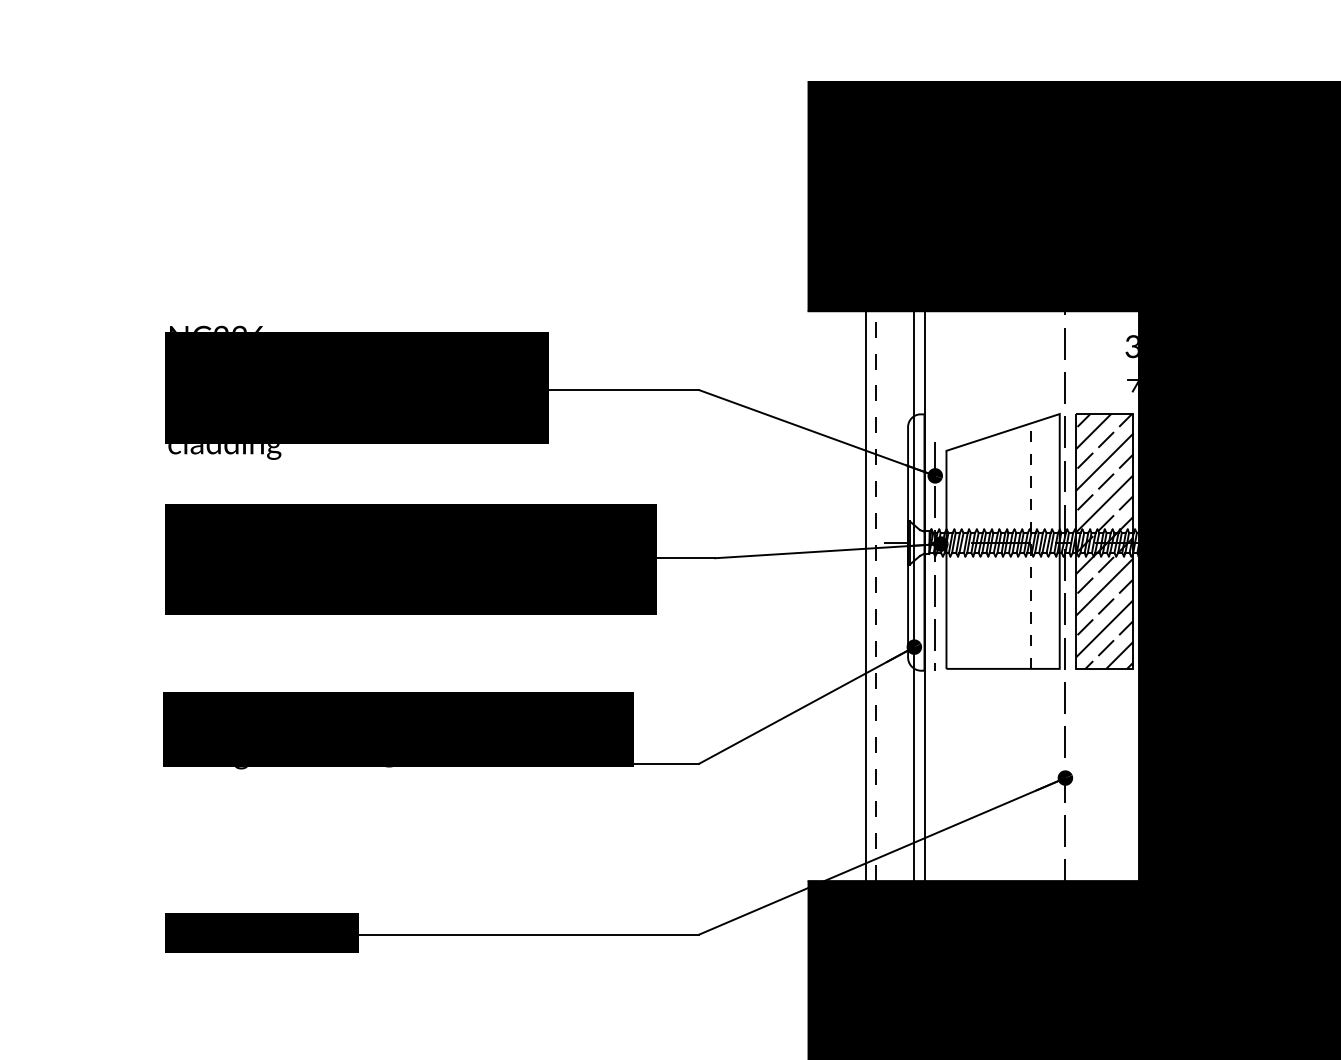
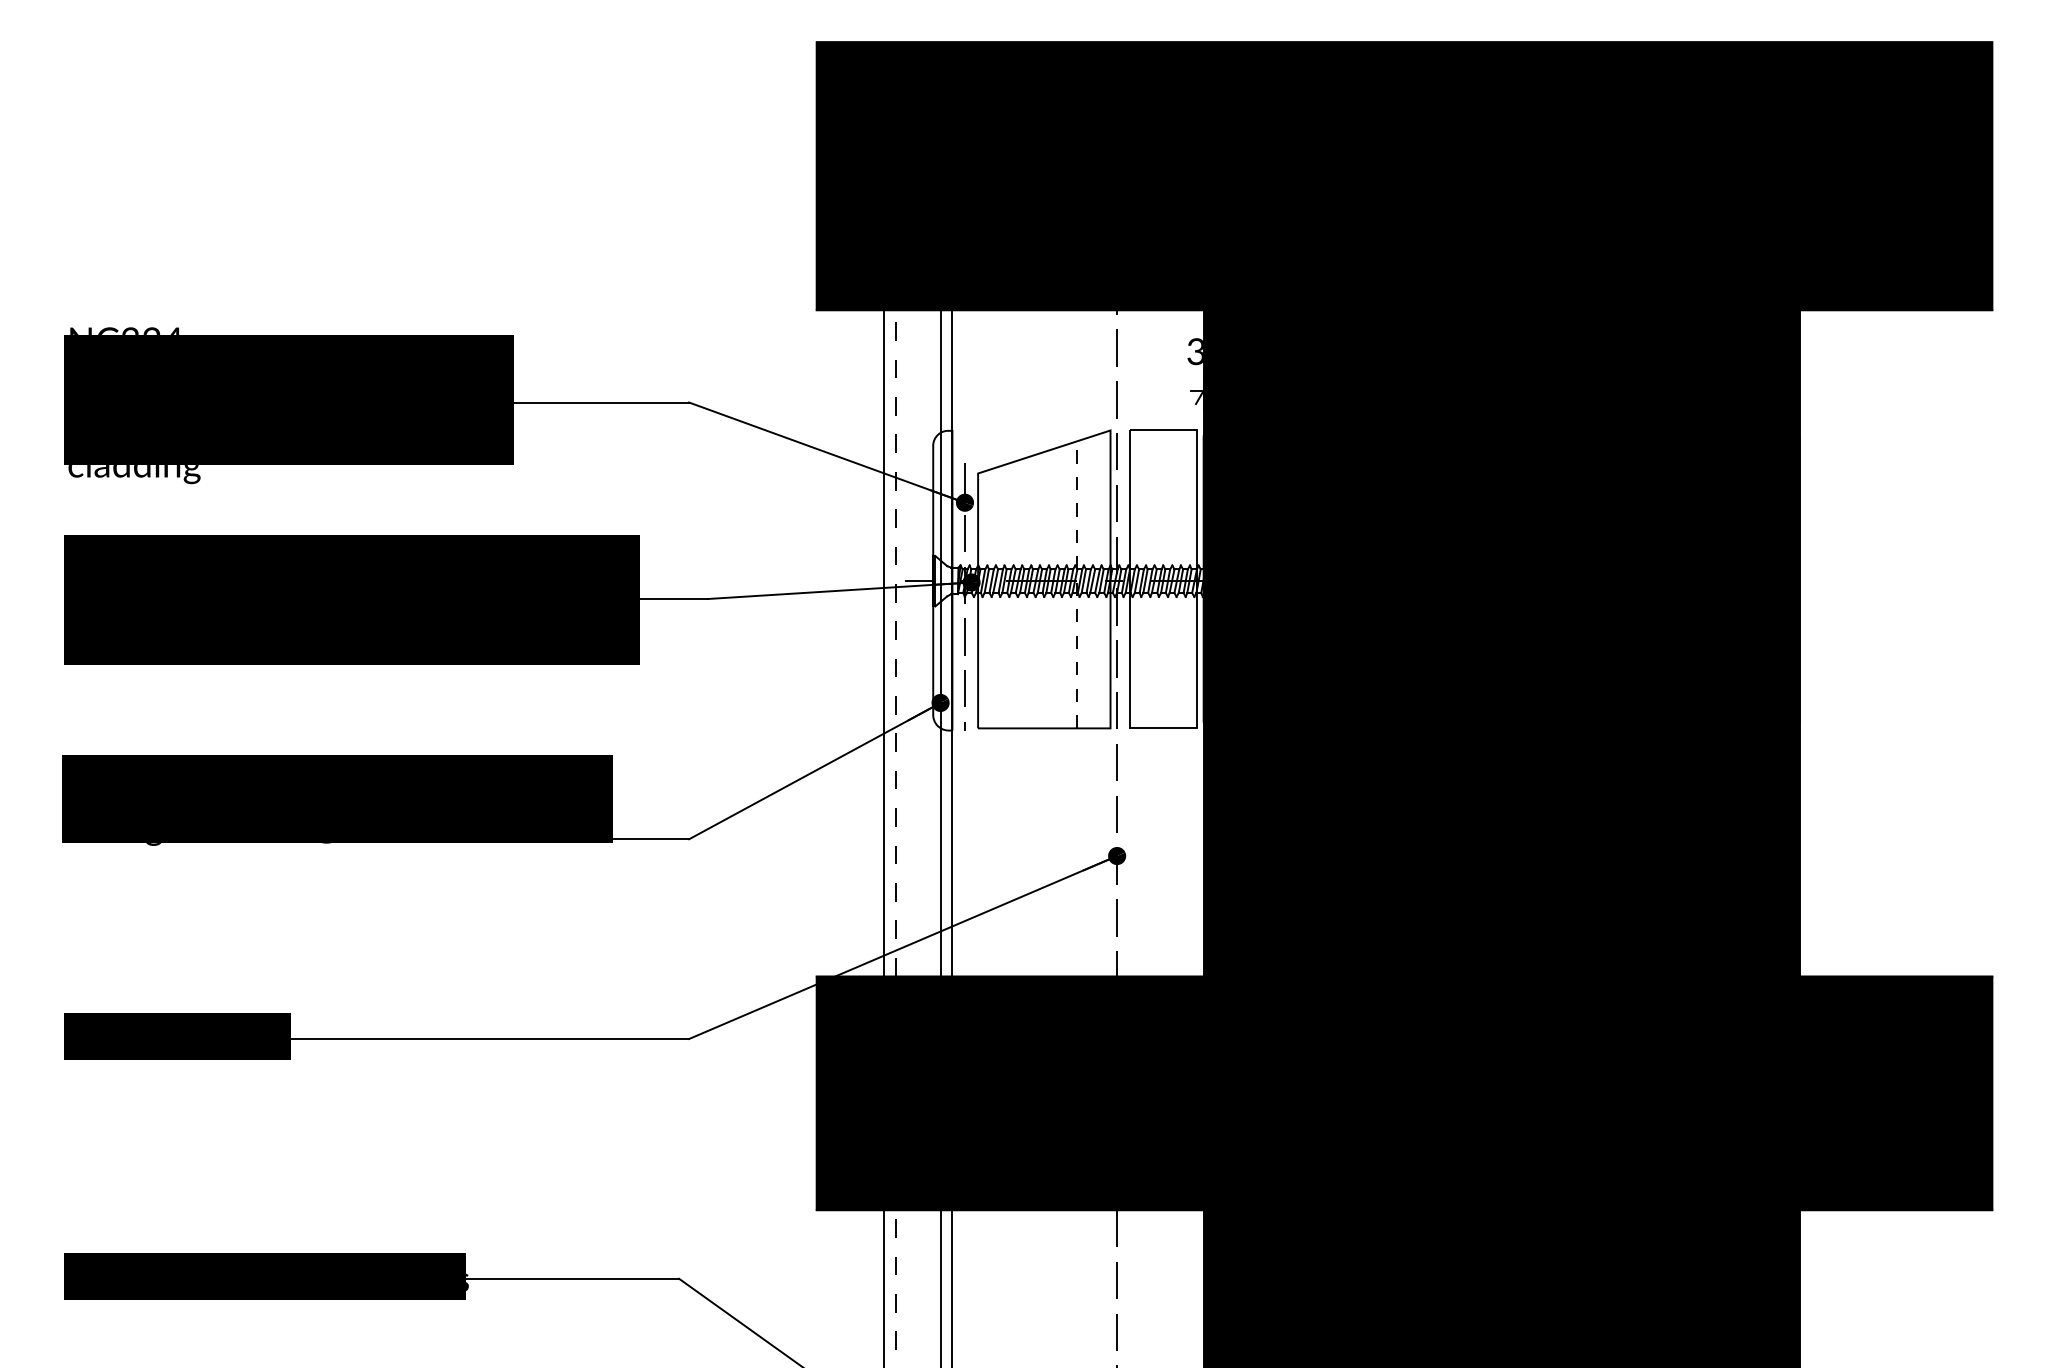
text: (238, 328) -> (150, 330), NC226 -> NC324
hatch: (1104, 541) -> (1162, 579), removed

